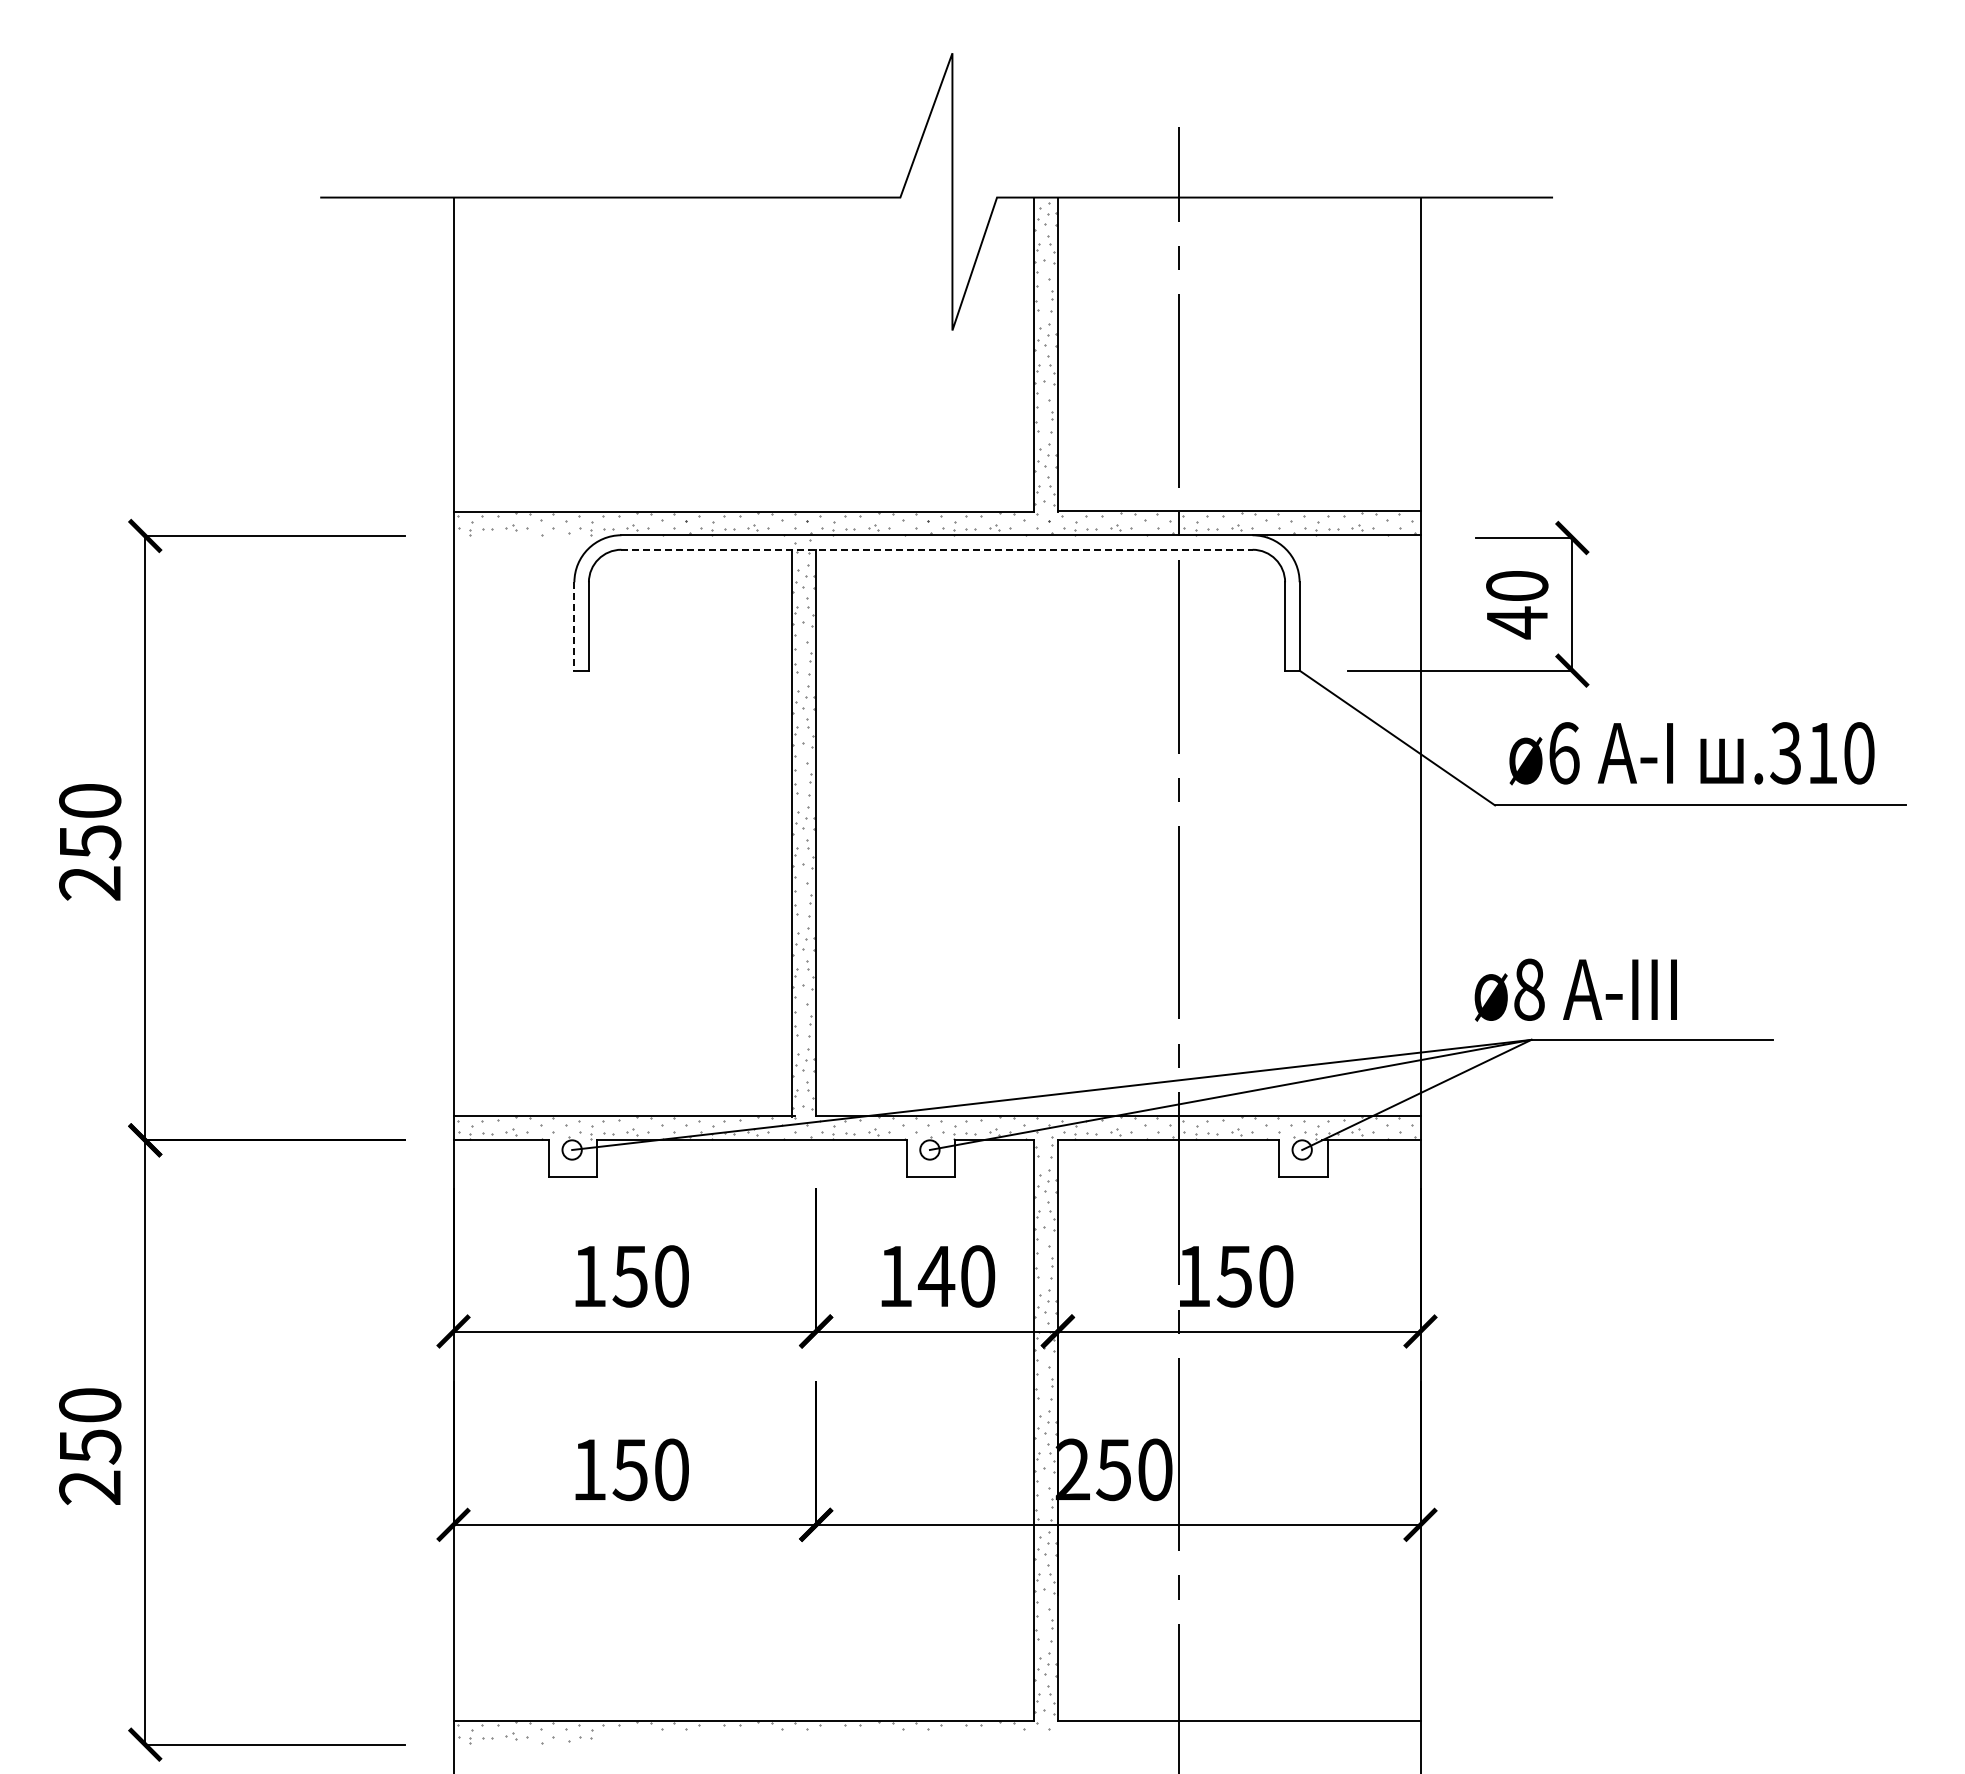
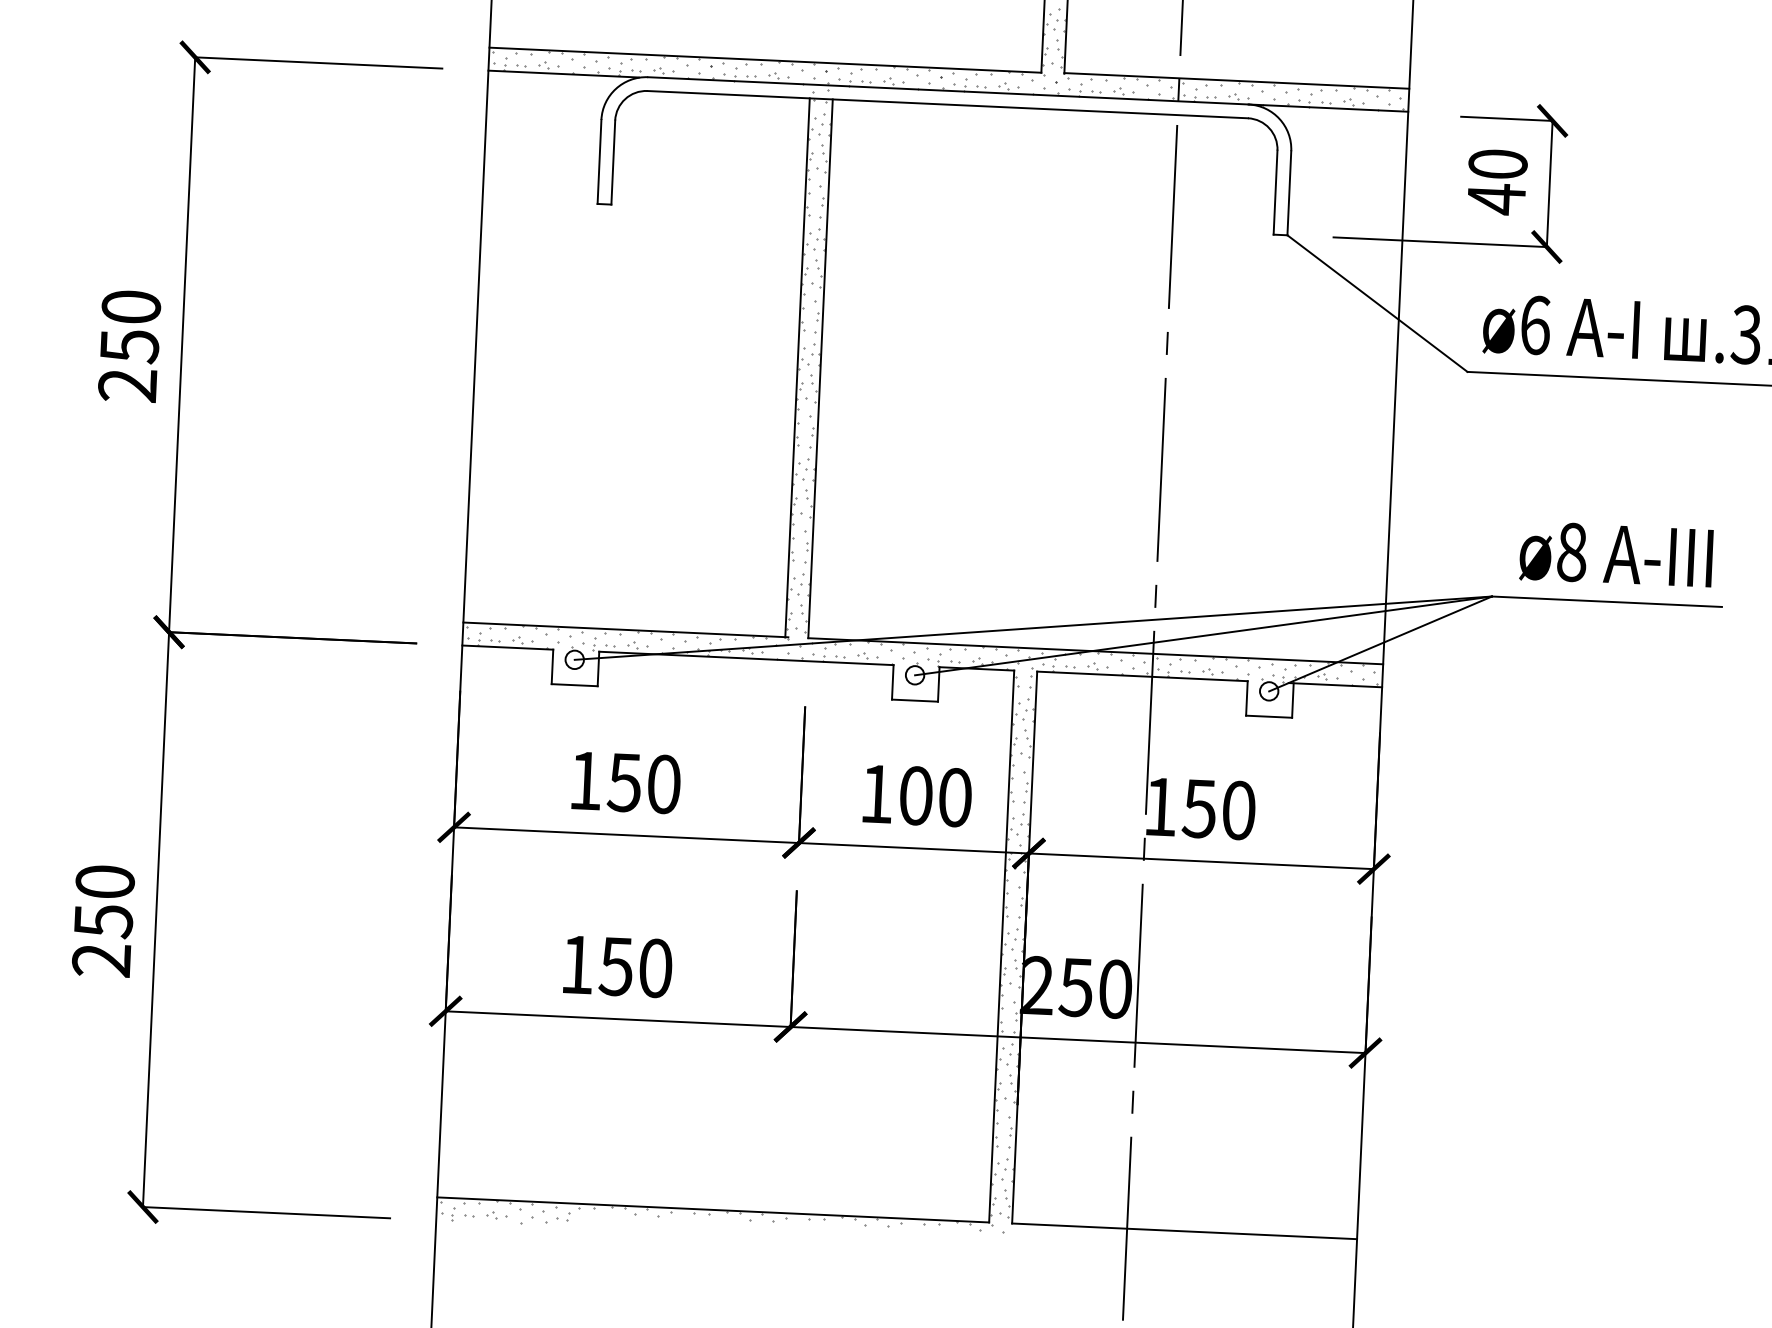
line: (532, 535) -> (563, 73), added
line: (937, 549) -> (948, 104), dashed -> solid
line: (574, 626) -> (599, 161), dashed -> solid
text: (1575, 989) -> (1615, 554), moved
text: (936, 1276) -> (915, 795), 140 -> 100

